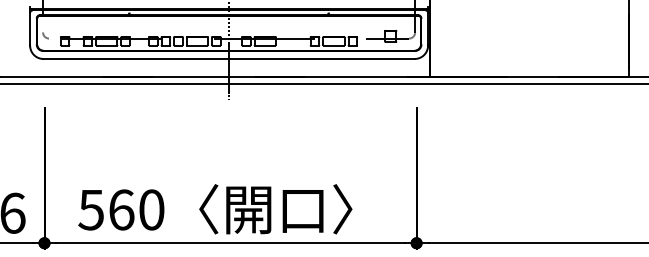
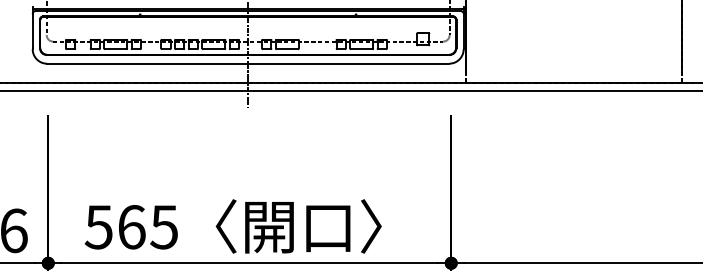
text: (151, 210) -> (164, 227), 560 -> 565

